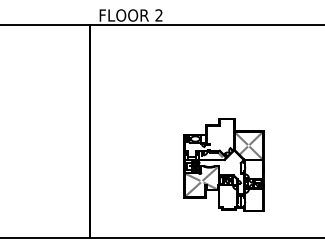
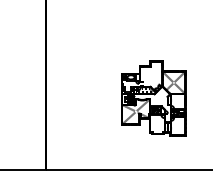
part: (223, 164) -> (153, 97), moved

